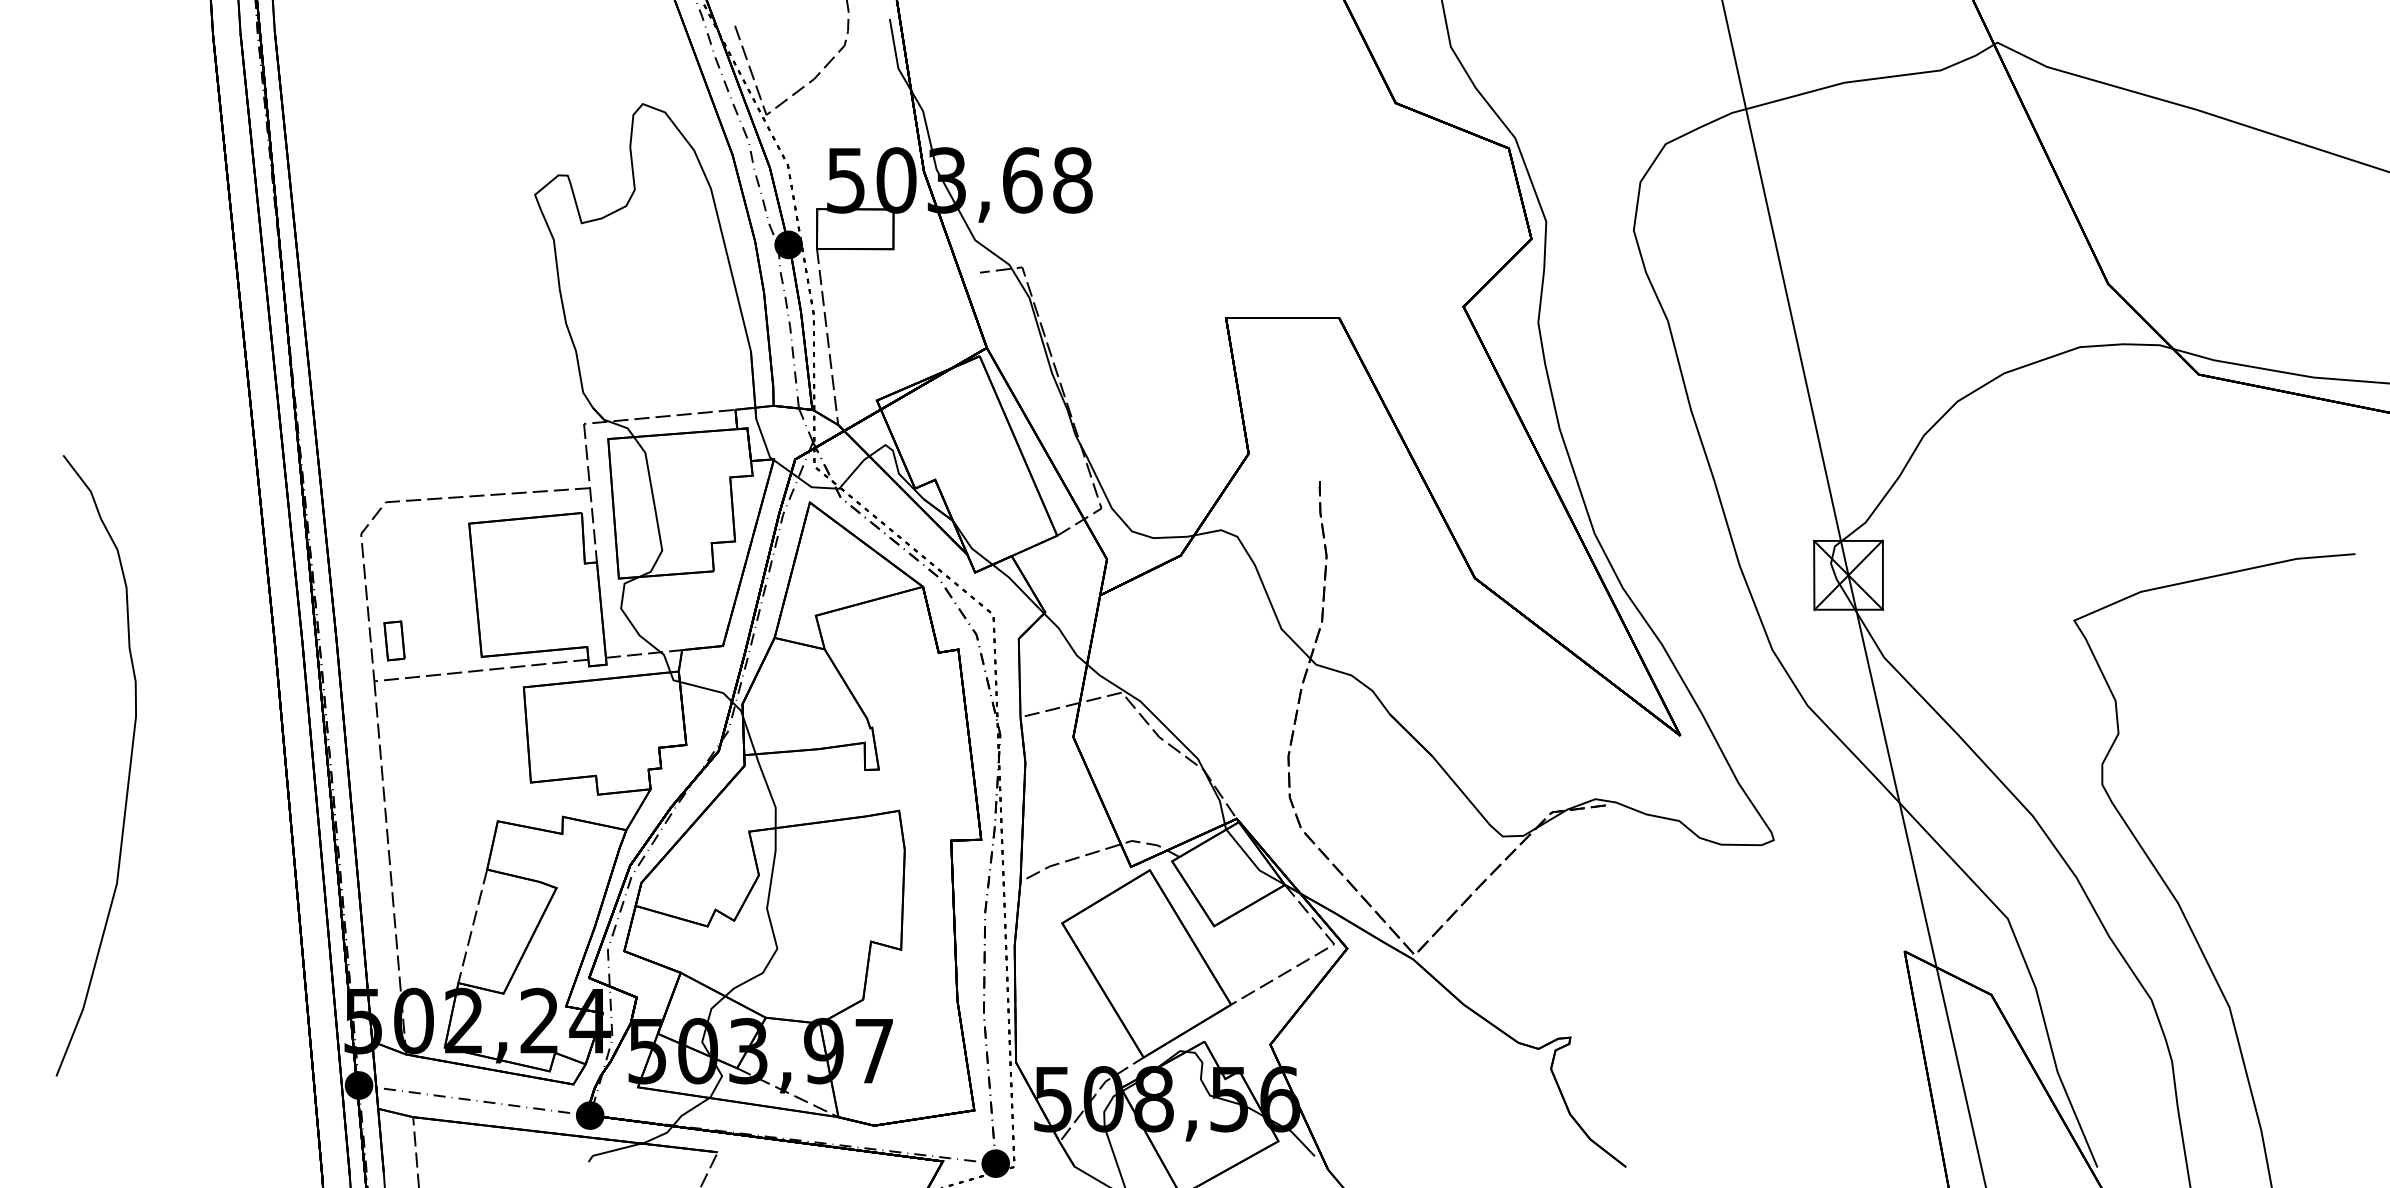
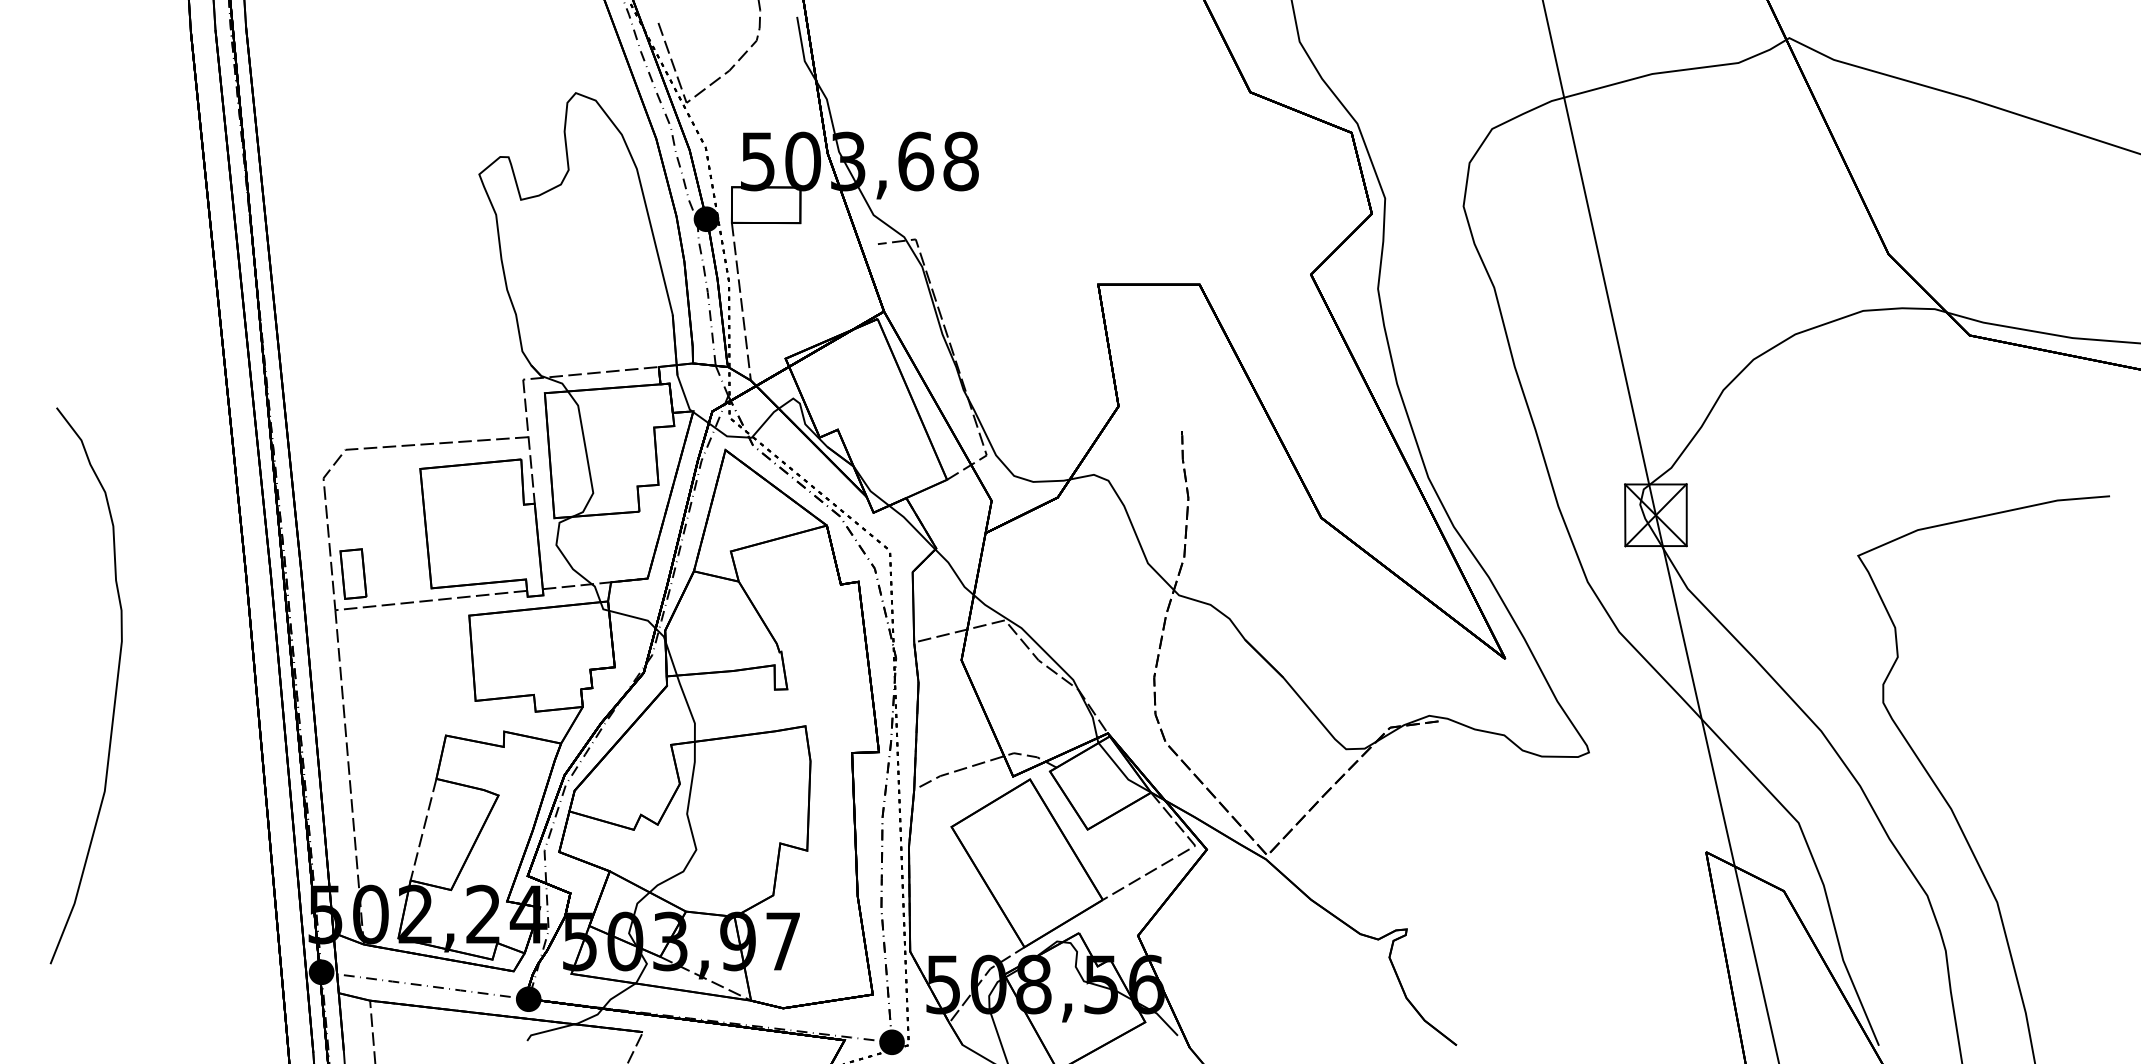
part: (394, 640) -> (353, 573), size x1.43

